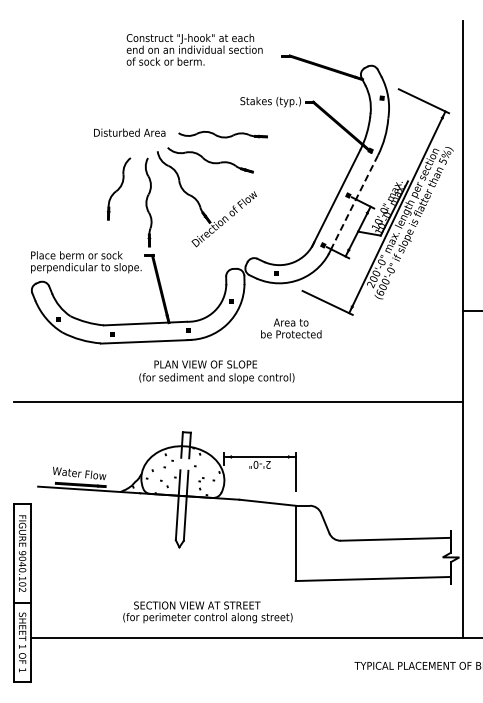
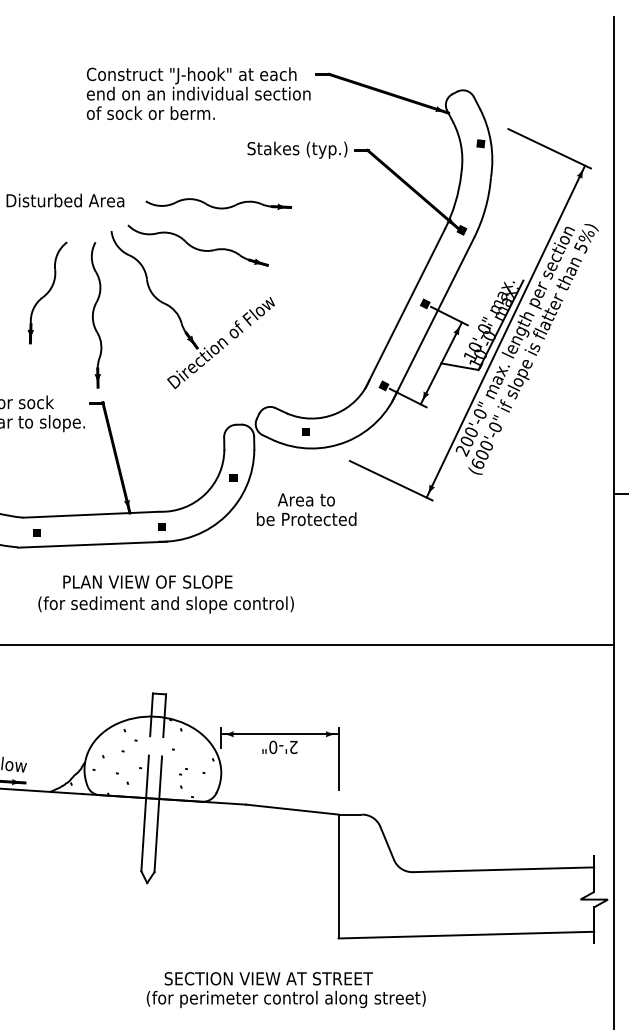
text: (194, 49) -> (198, 93), moved
line: (353, 205) -> (433, 320), dashed -> solid
text: (291, 328) -> (306, 509), moved
text: (216, 371) -> (165, 593), moved
text: (207, 612) -> (285, 990), moved

